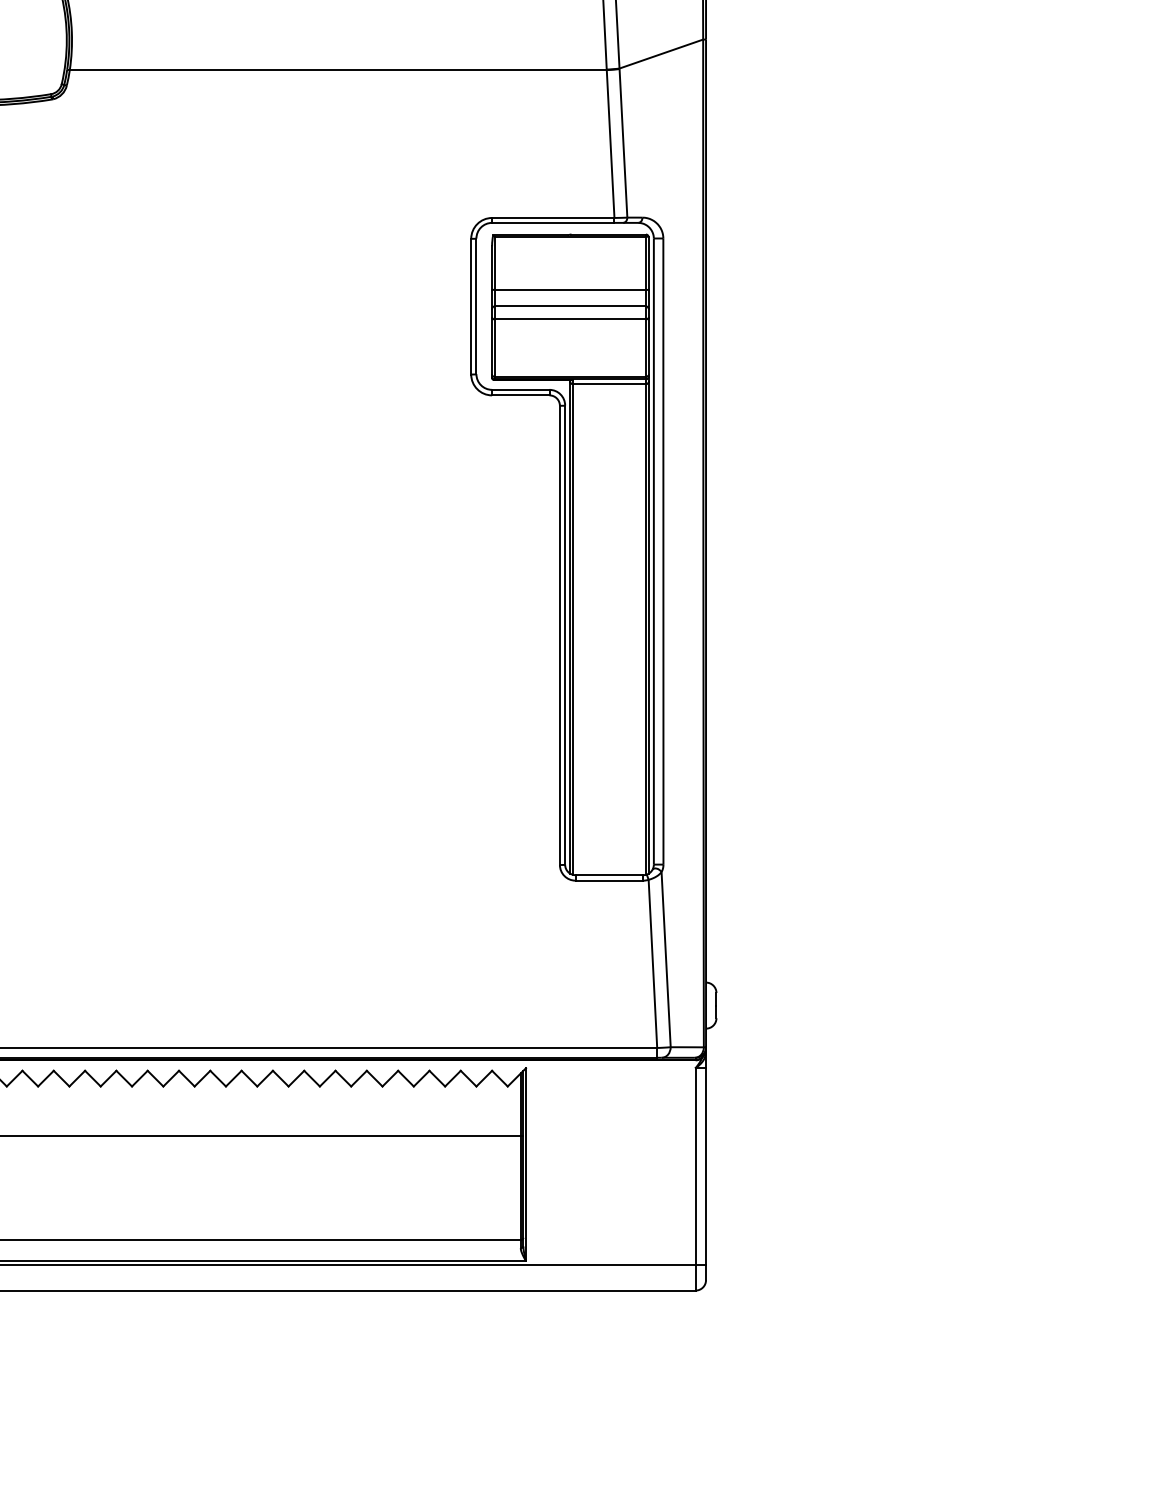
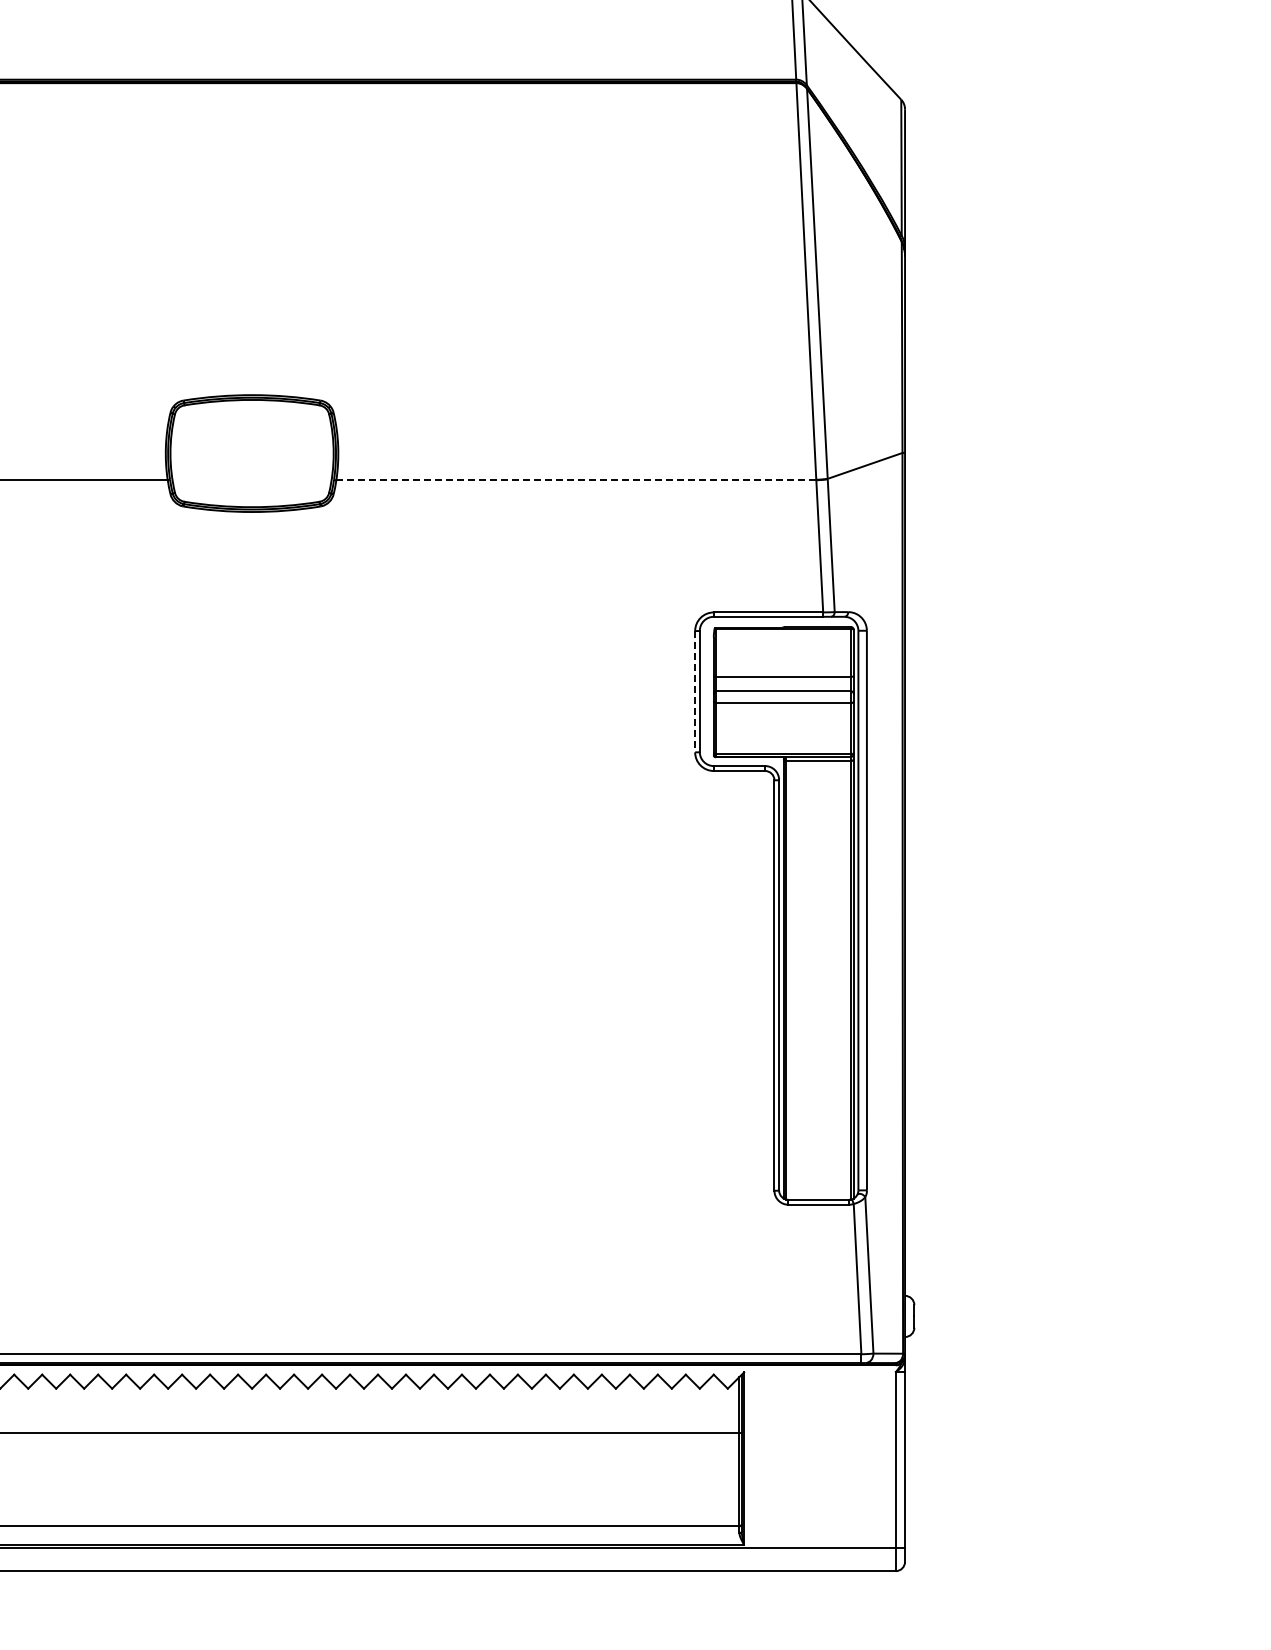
line: (338, 70) -> (576, 480), solid -> dashed
line: (471, 306) -> (695, 691), solid -> dashed

